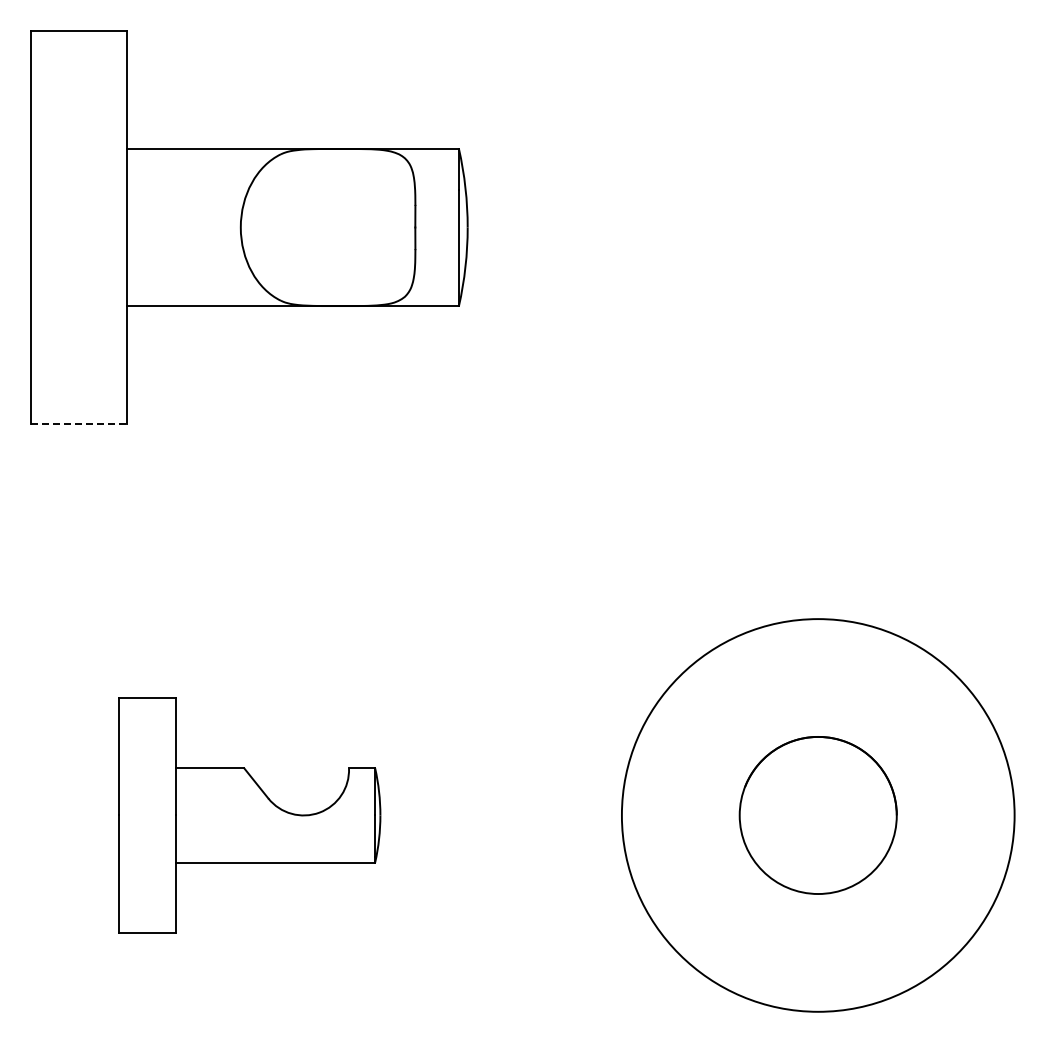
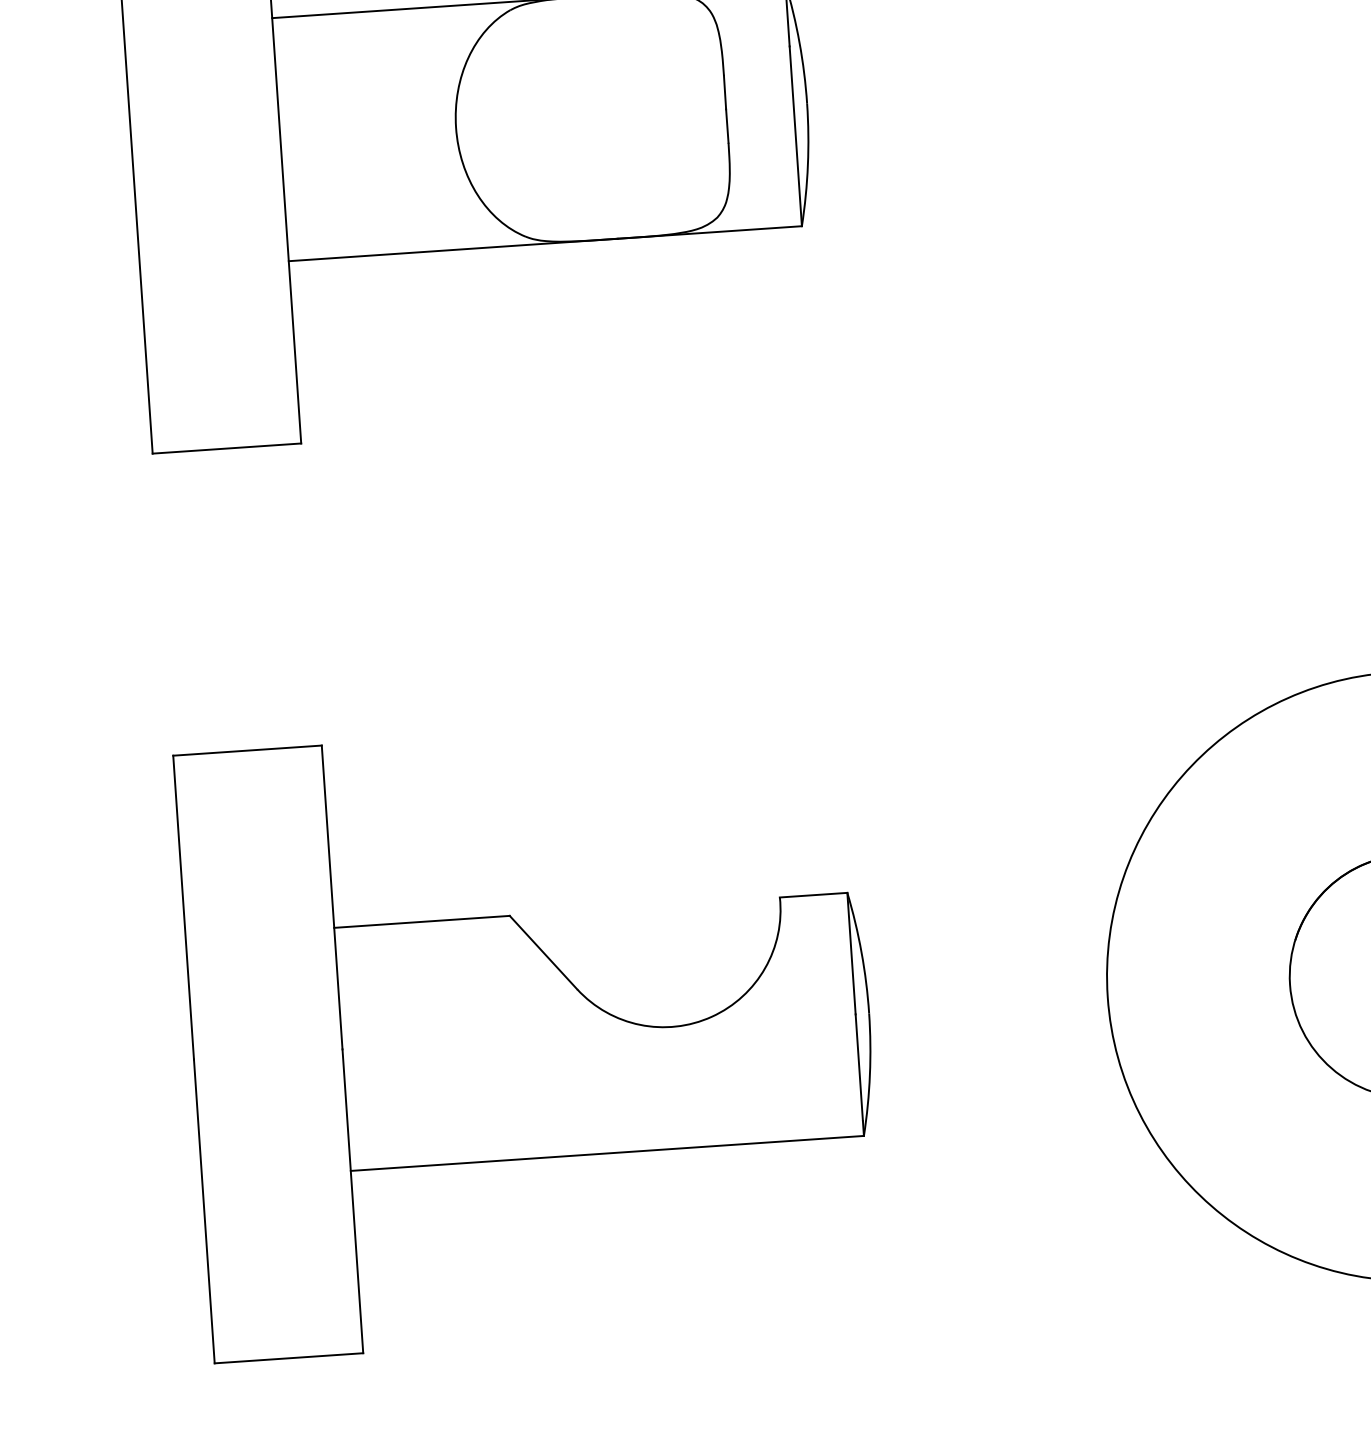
line: (79, 423) -> (227, 447), dashed -> solid
part: (249, 815) -> (531, 1036), size x1.67

